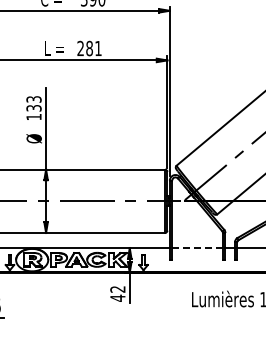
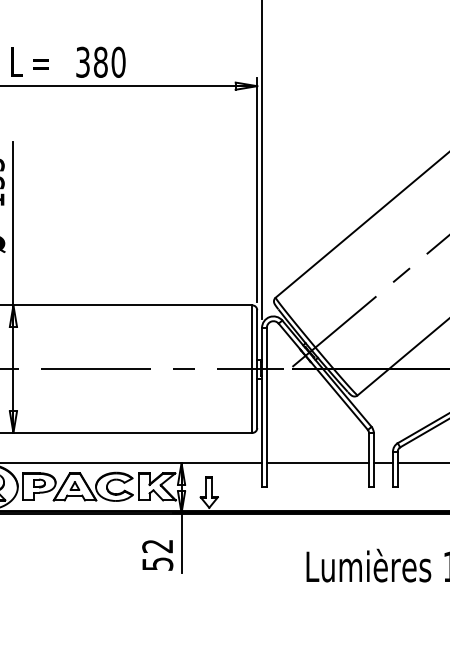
text: (89, 48) -> (100, 62), 281 -> 380
line: (197, 248) -> (317, 464), dashed -> solid
text: (117, 297) -> (156, 562), 42 -> 52

